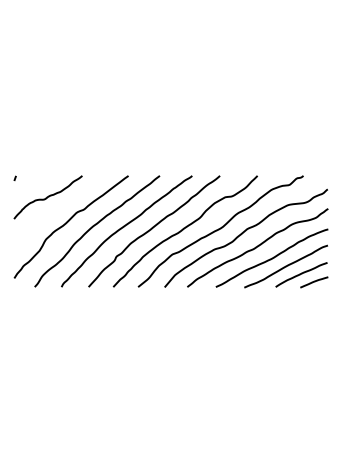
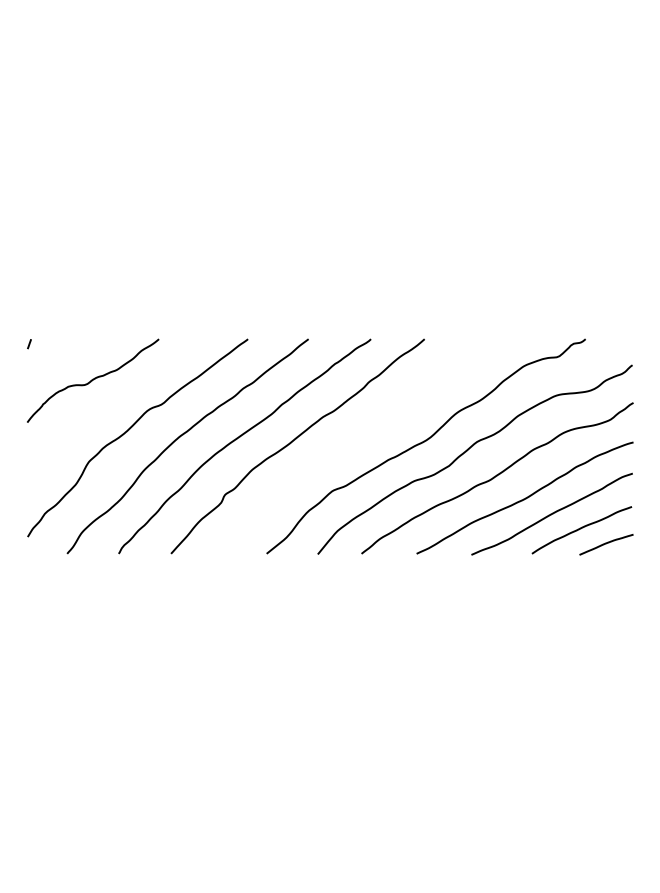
curve: (183, 230) -> (354, 444), removed

